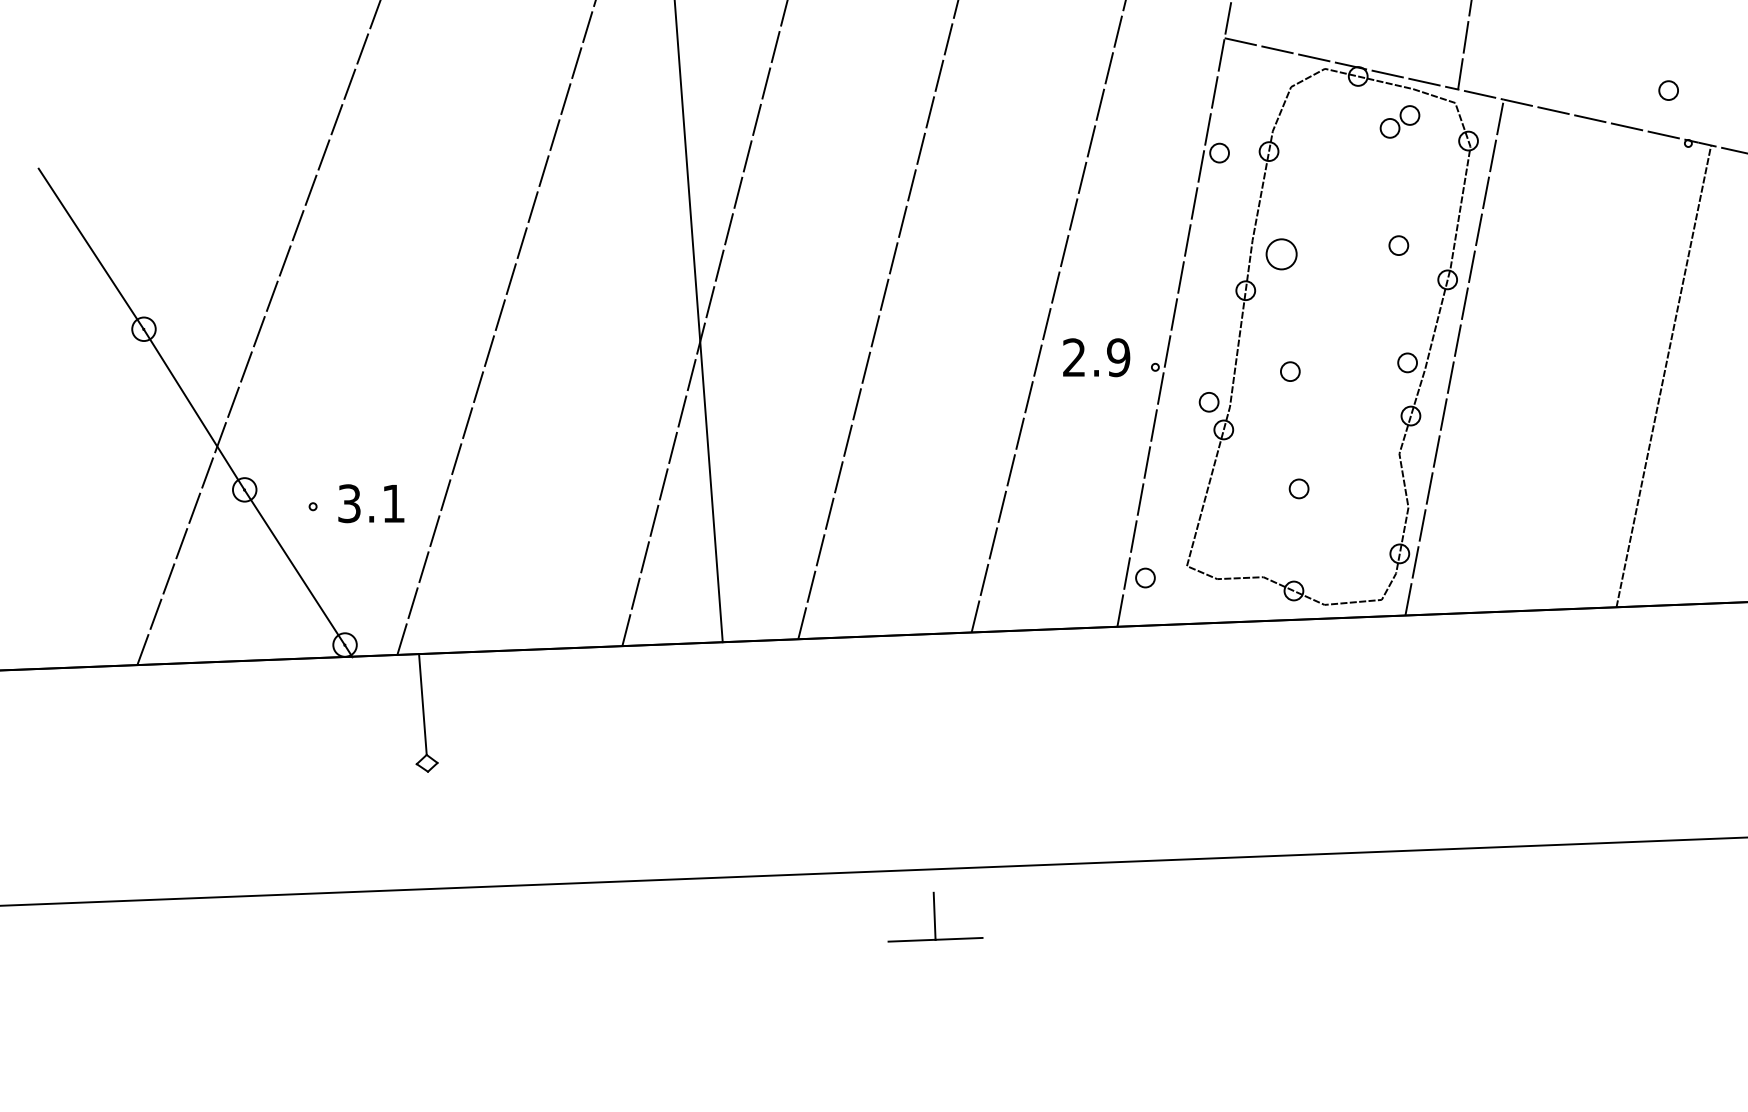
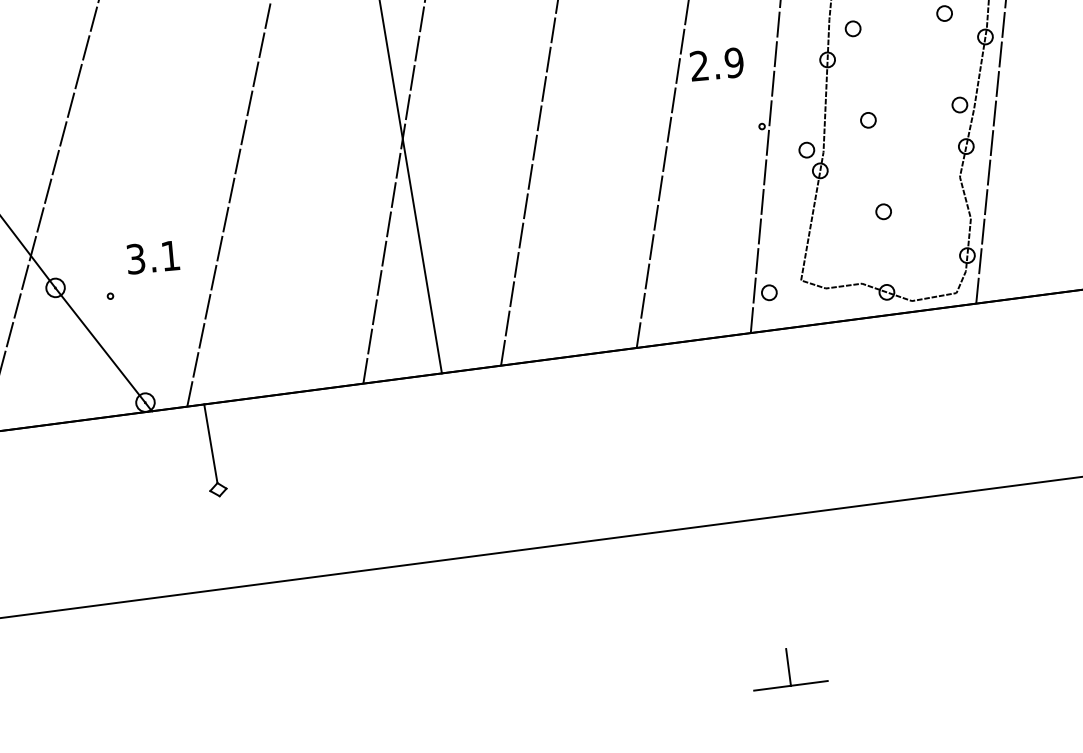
part: (1281, 254) -> (853, 28), size x0.62
text: (1096, 357) -> (716, 64), moved
text: (371, 503) -> (153, 257), moved
part: (935, 916) -> (789, 667), moved

